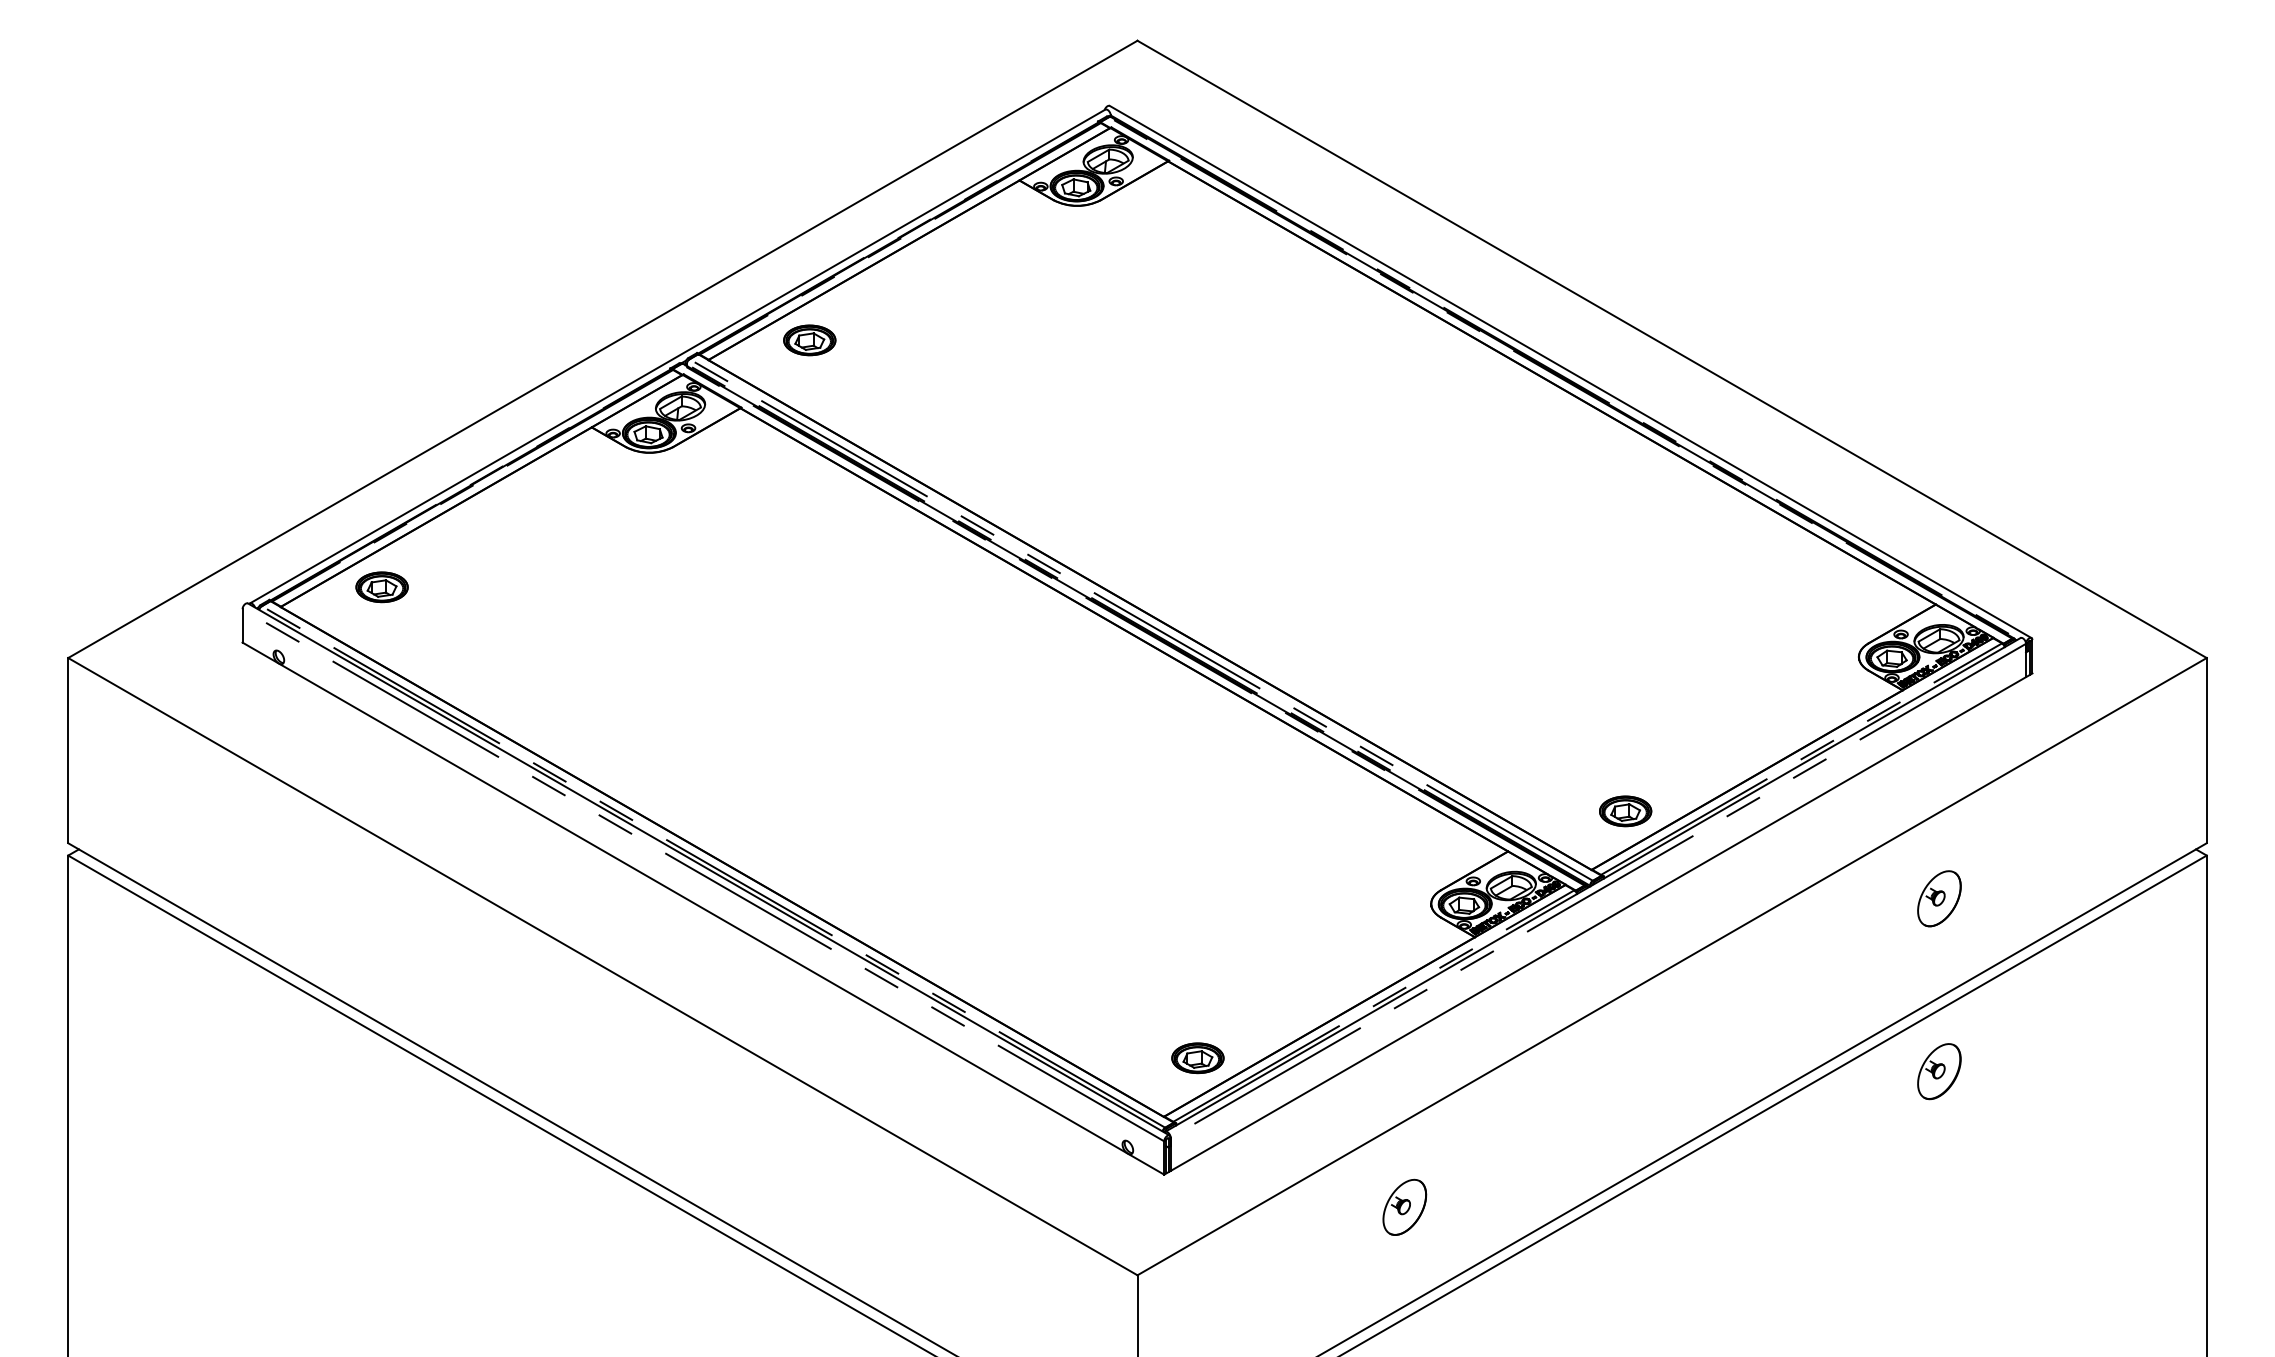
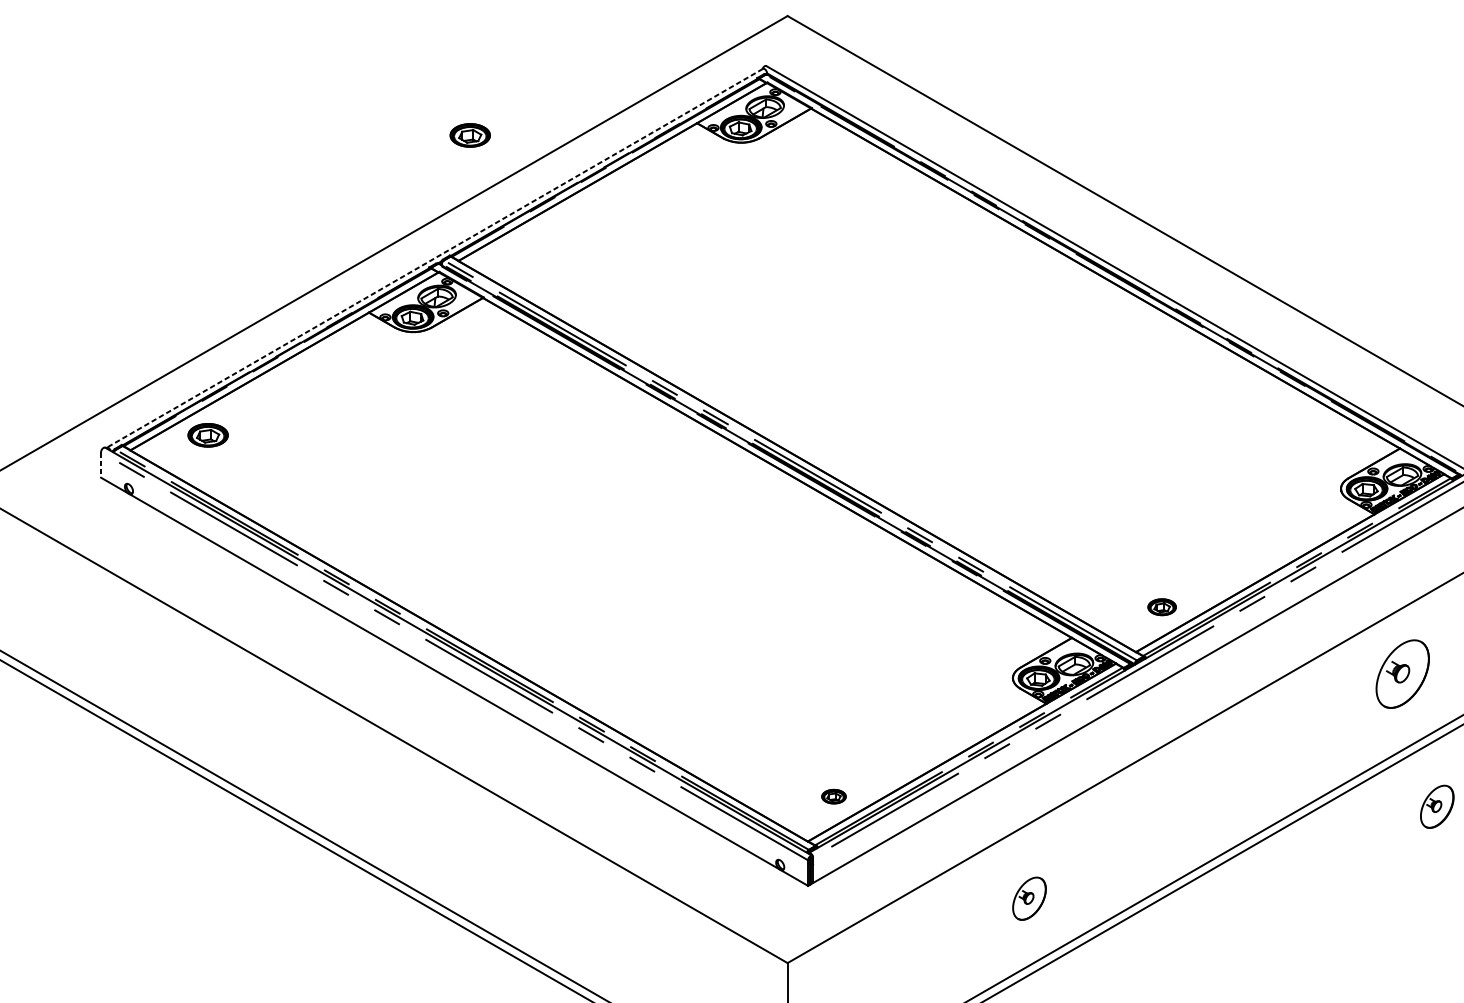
part: (809, 340) -> (470, 135), moved
line: (677, 356) -> (434, 258), solid -> dashed
line: (242, 625) -> (101, 464), solid -> dashed
part: (1625, 811) -> (1161, 607), size x0.7
part: (1939, 898) -> (1402, 674), size x1.6
part: (1197, 1058) -> (833, 796), size x0.6
part: (1939, 1071) -> (1437, 806), moved
part: (1404, 1206) -> (1029, 898), moved

